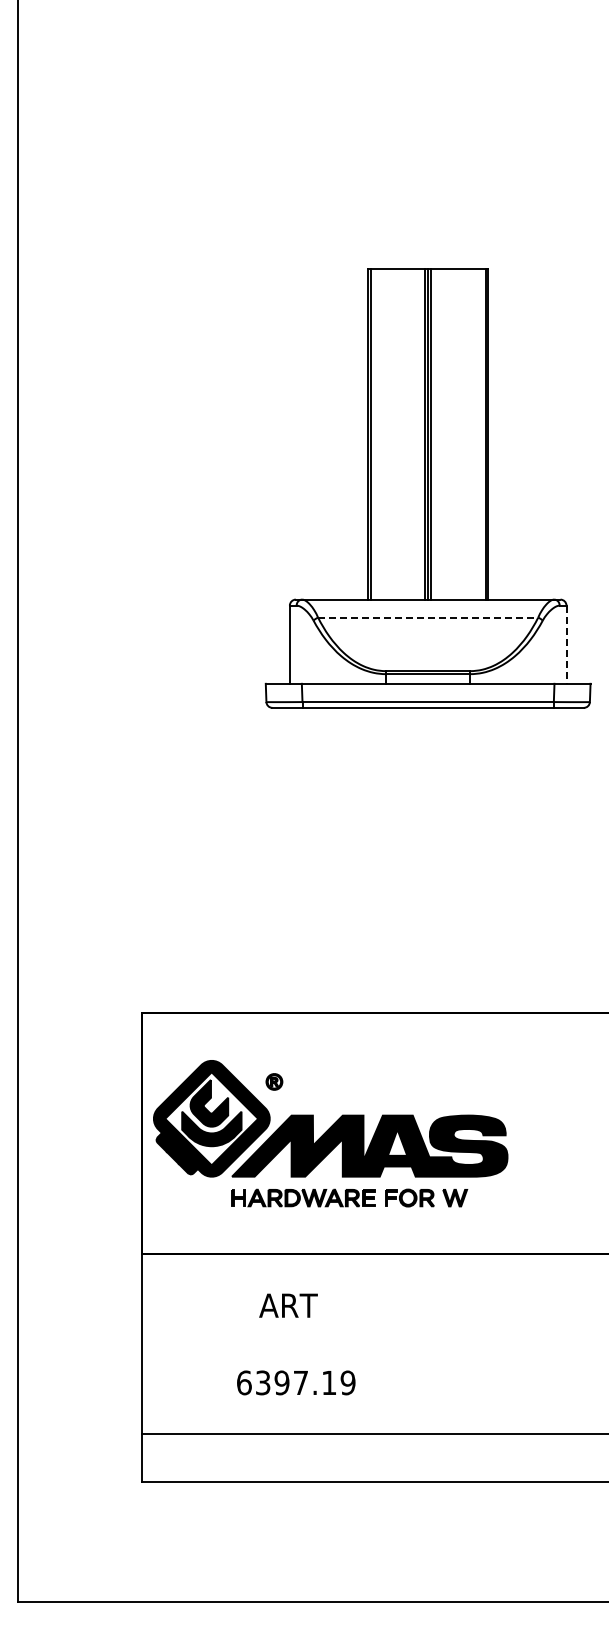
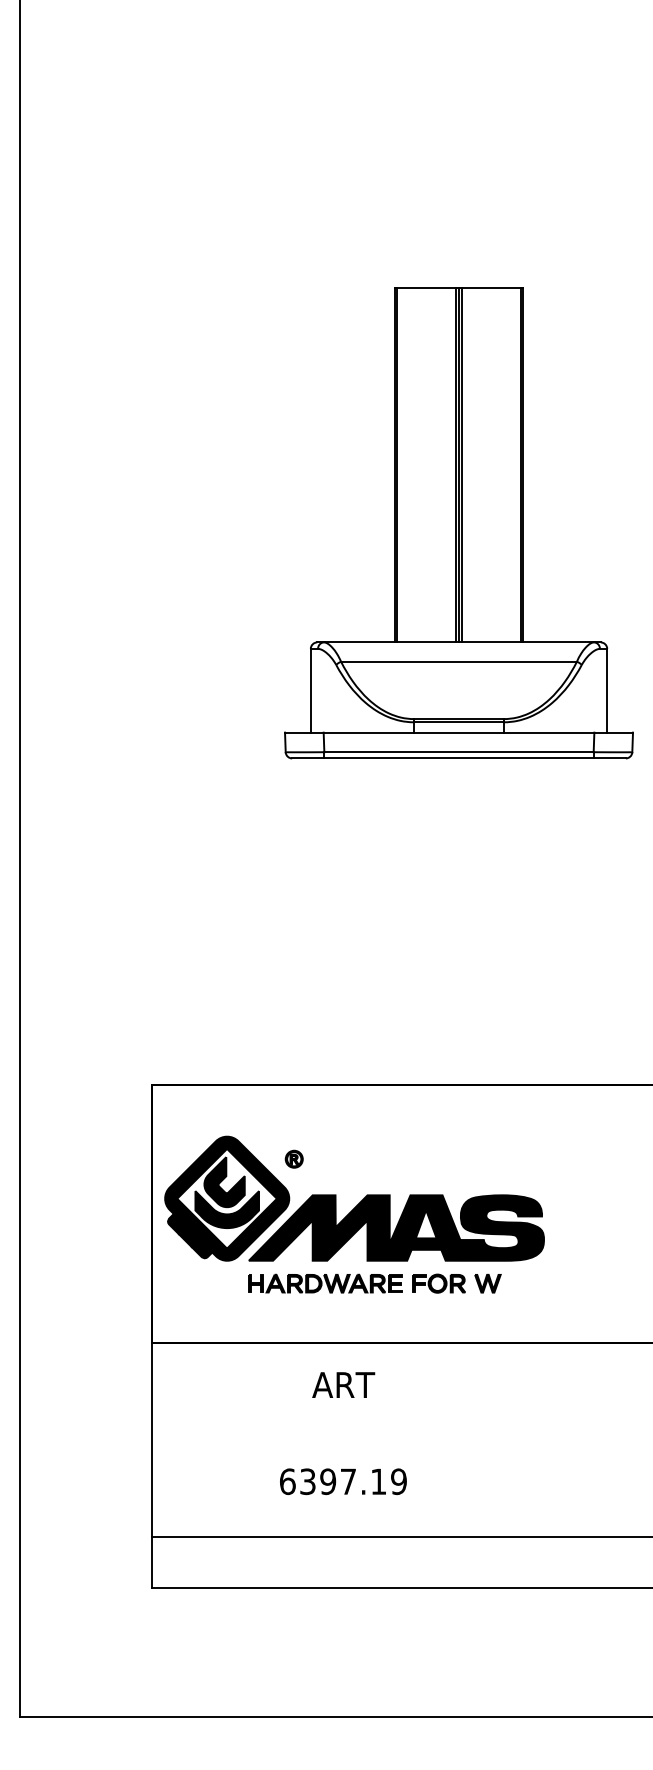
line: (428, 617) -> (459, 661), dashed -> solid
line: (566, 645) -> (607, 691), dashed -> solid
text: (288, 1305) -> (343, 1384), moved
text: (296, 1382) -> (343, 1481), moved

